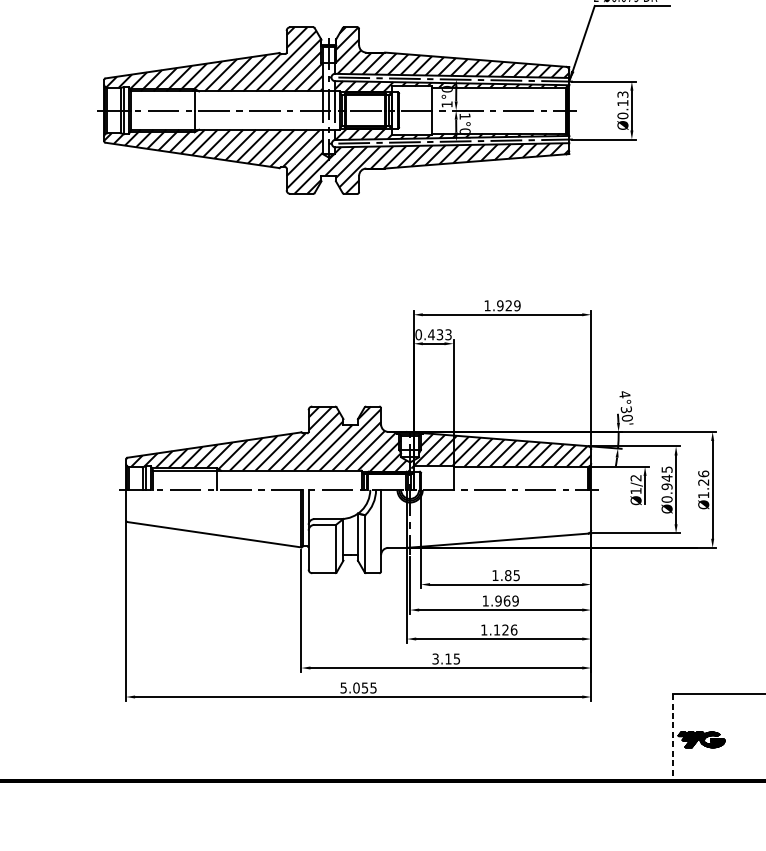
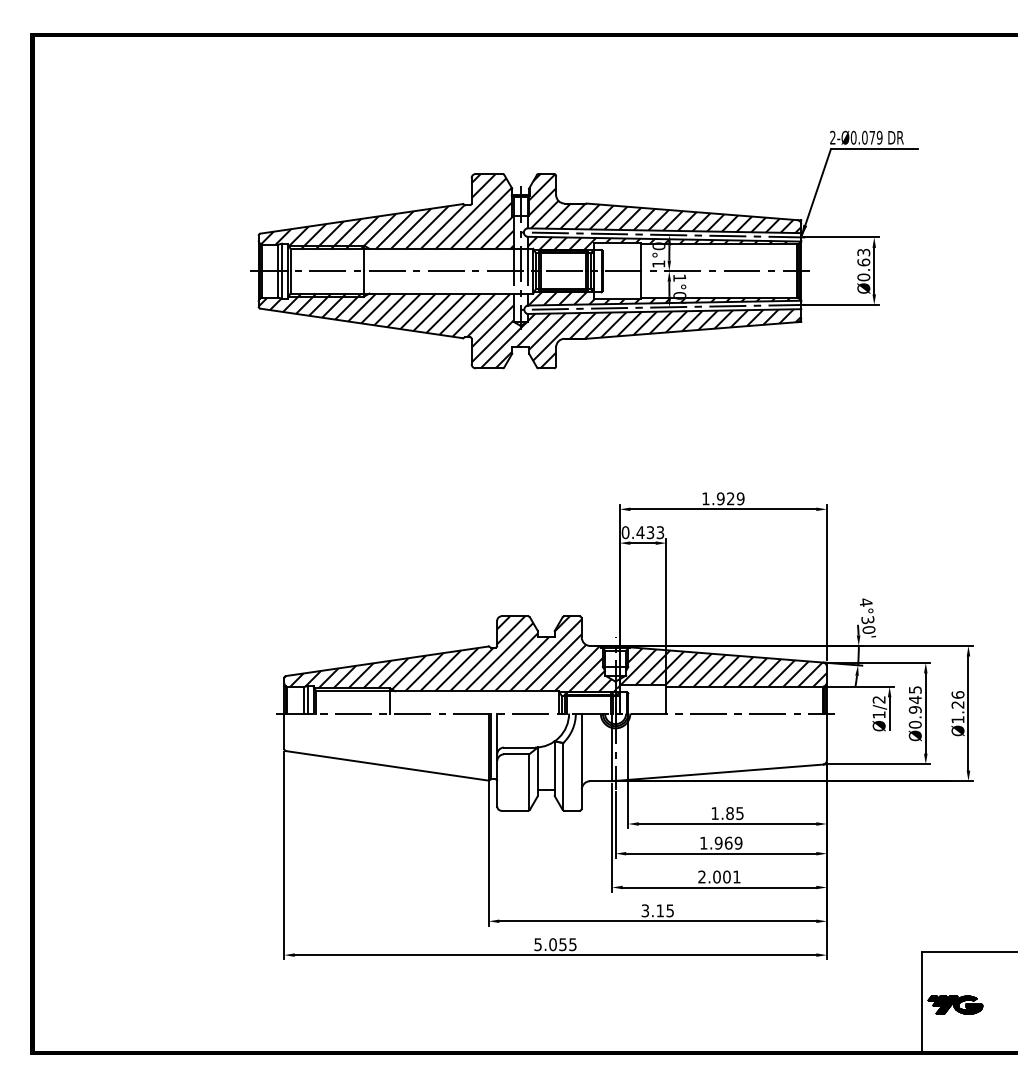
text: (622, 103) -> (863, 262), Ø0.13 -> Ø0.63
text: (499, 629) -> (719, 876), 1.126 -> 2.001
line: (672, 737) -> (921, 1002), dashed -> solid

